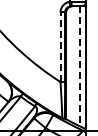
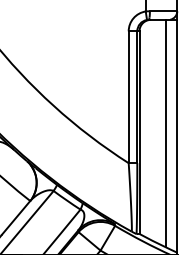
line: (60, 47) -> (128, 97), dashed -> solid
line: (80, 66) -> (166, 133), dashed -> solid

